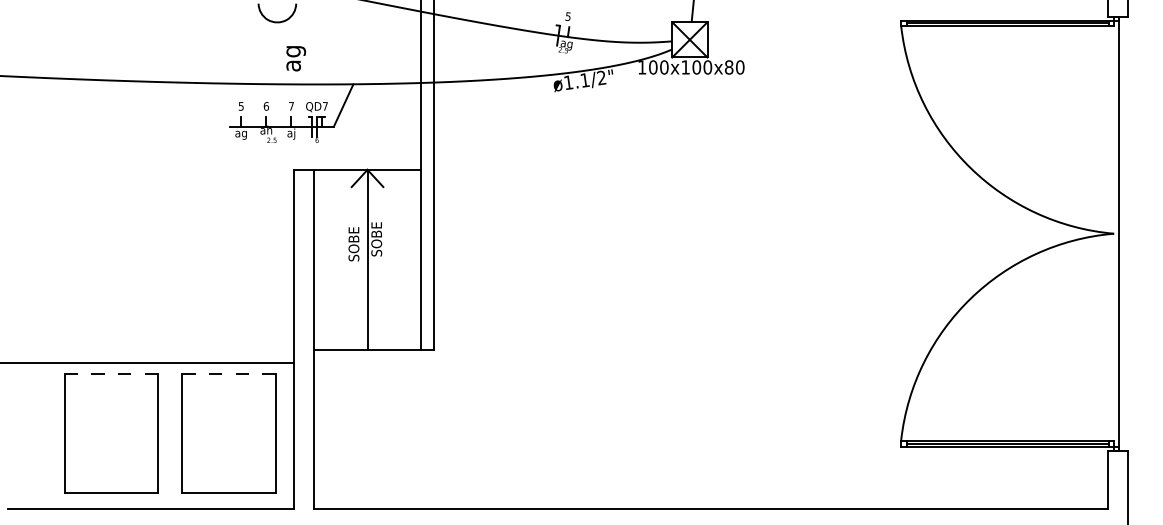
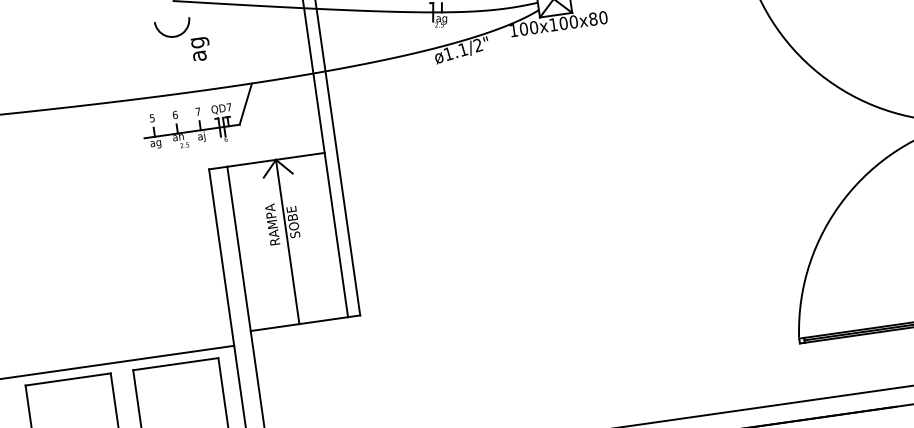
text: (295, 58) -> (200, 49), moved
text: (353, 238) -> (272, 224), SOBE -> RAMPA
line: (111, 373) -> (68, 379), dashed -> solid
line: (228, 373) -> (175, 364), dashed -> solid

